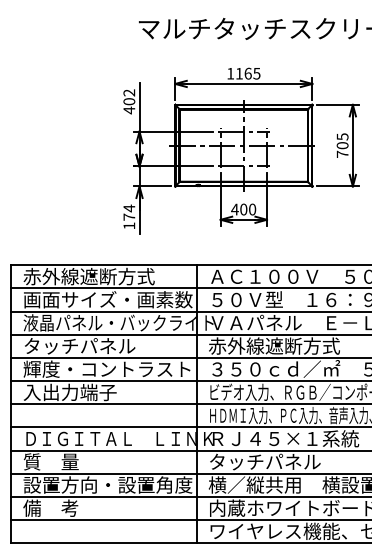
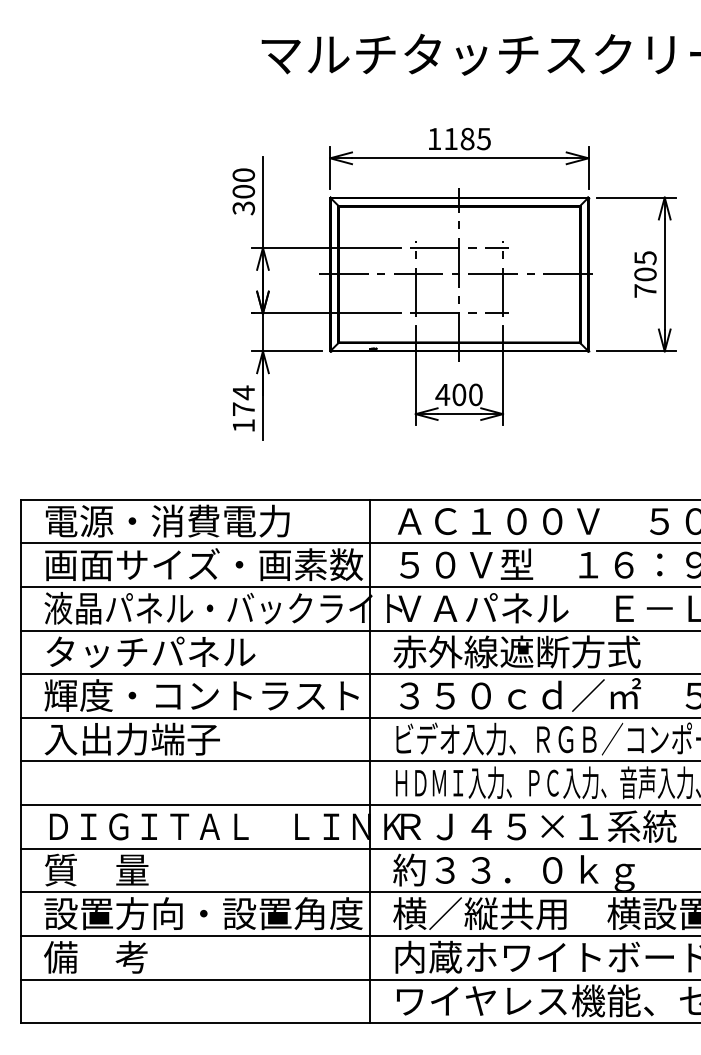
text: (247, 73) -> (466, 138), 1165 -> 1185
text: (129, 101) -> (244, 191), 402 -> 300
text: (88, 276) -> (166, 520), 赤外線遮断方式 -> 電源・消費電力
text: (272, 462) -> (513, 871), タッチパネル -> 約３３．０ｋｇ

